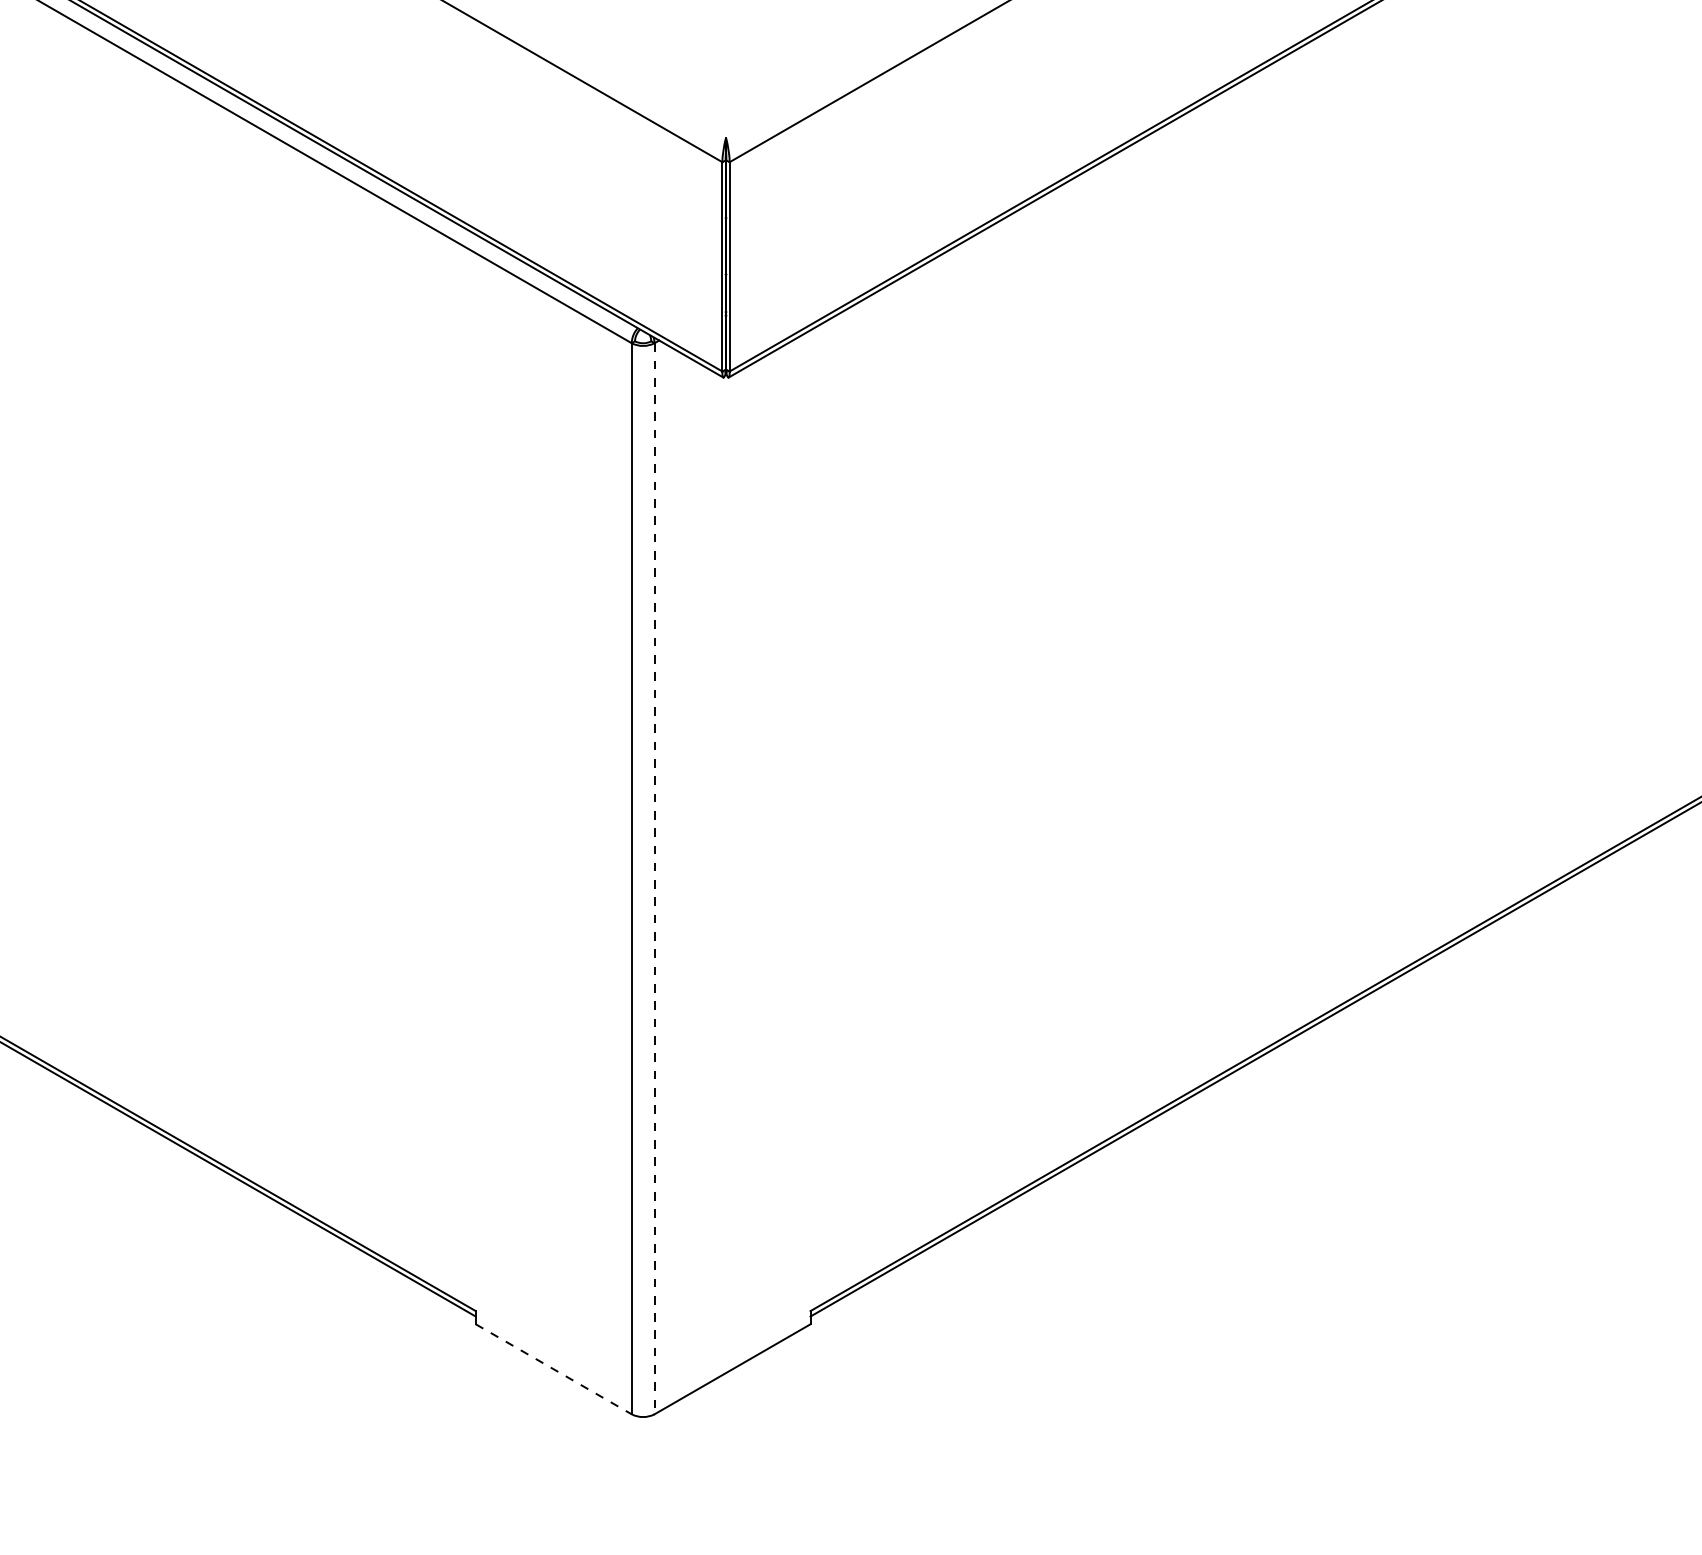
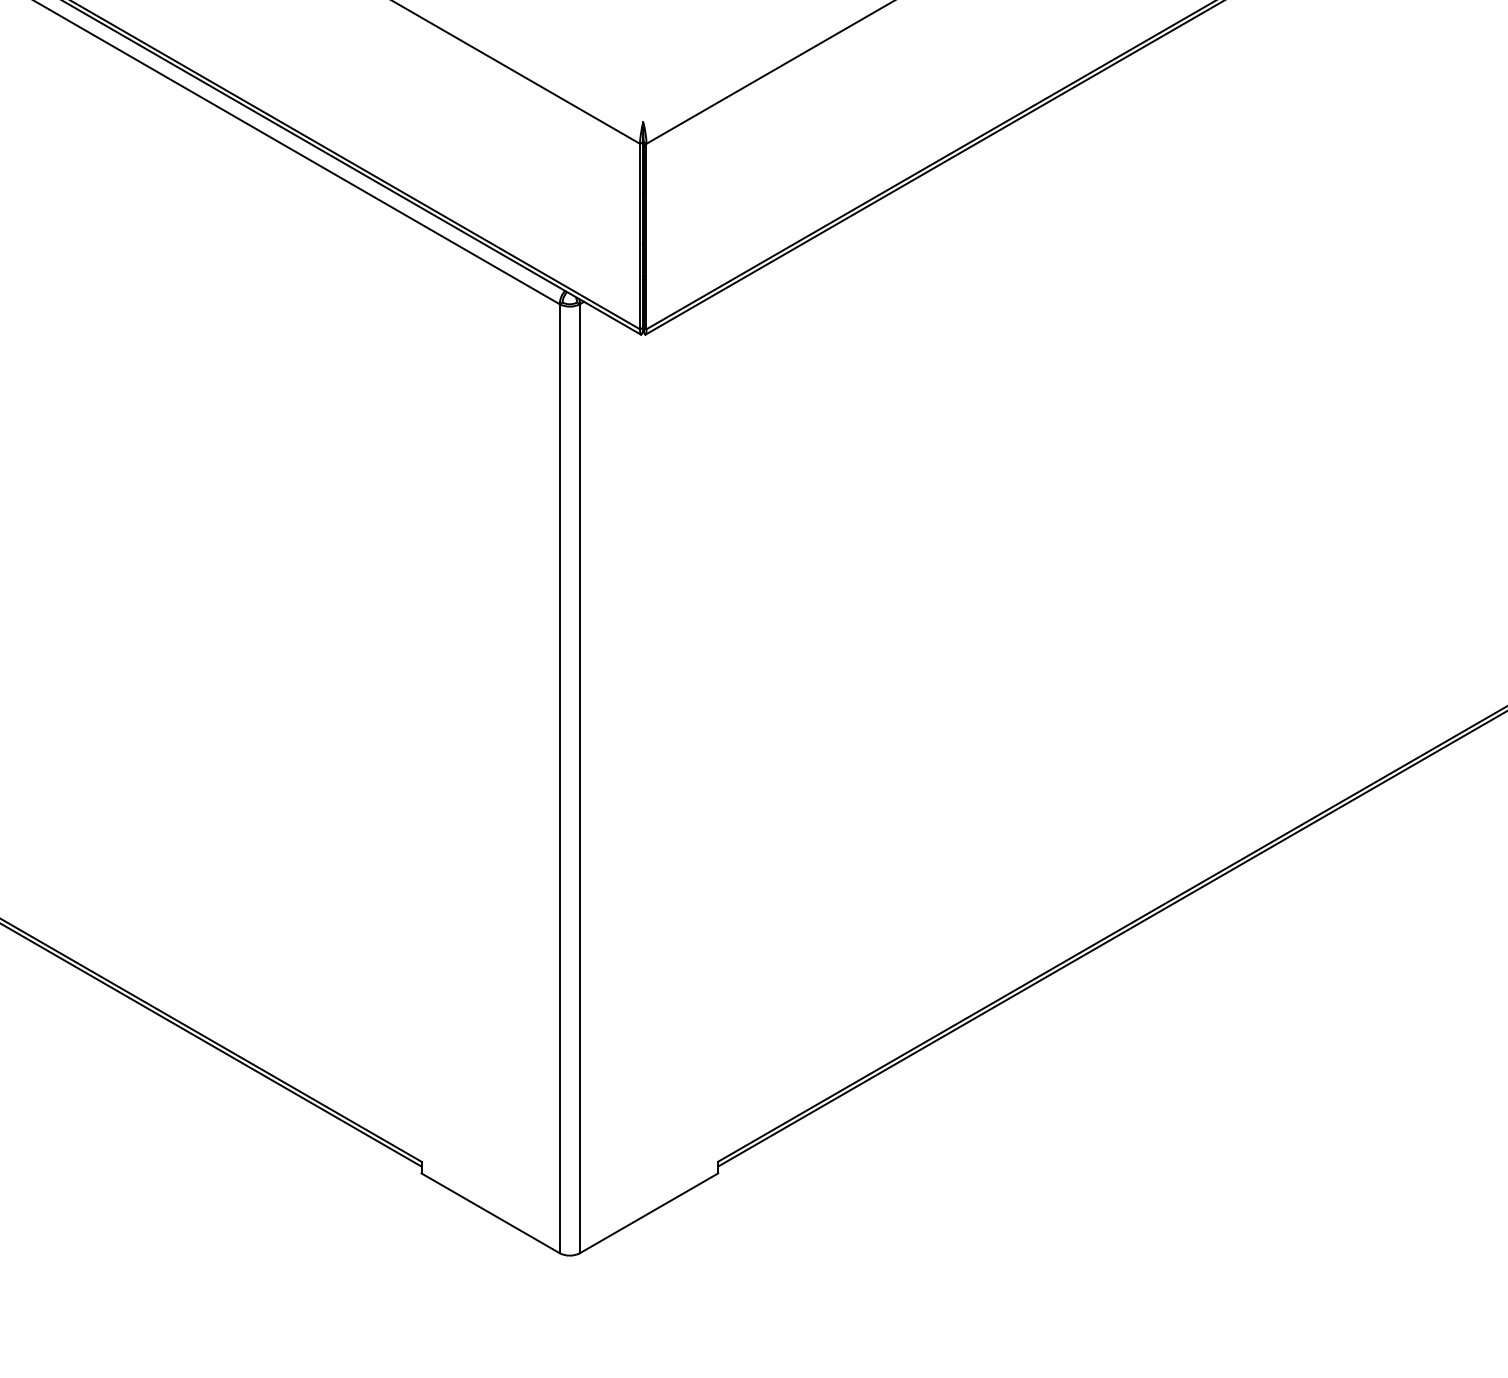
line: (654, 878) -> (579, 778), dashed -> solid
line: (554, 1369) -> (491, 1213), dashed -> solid

